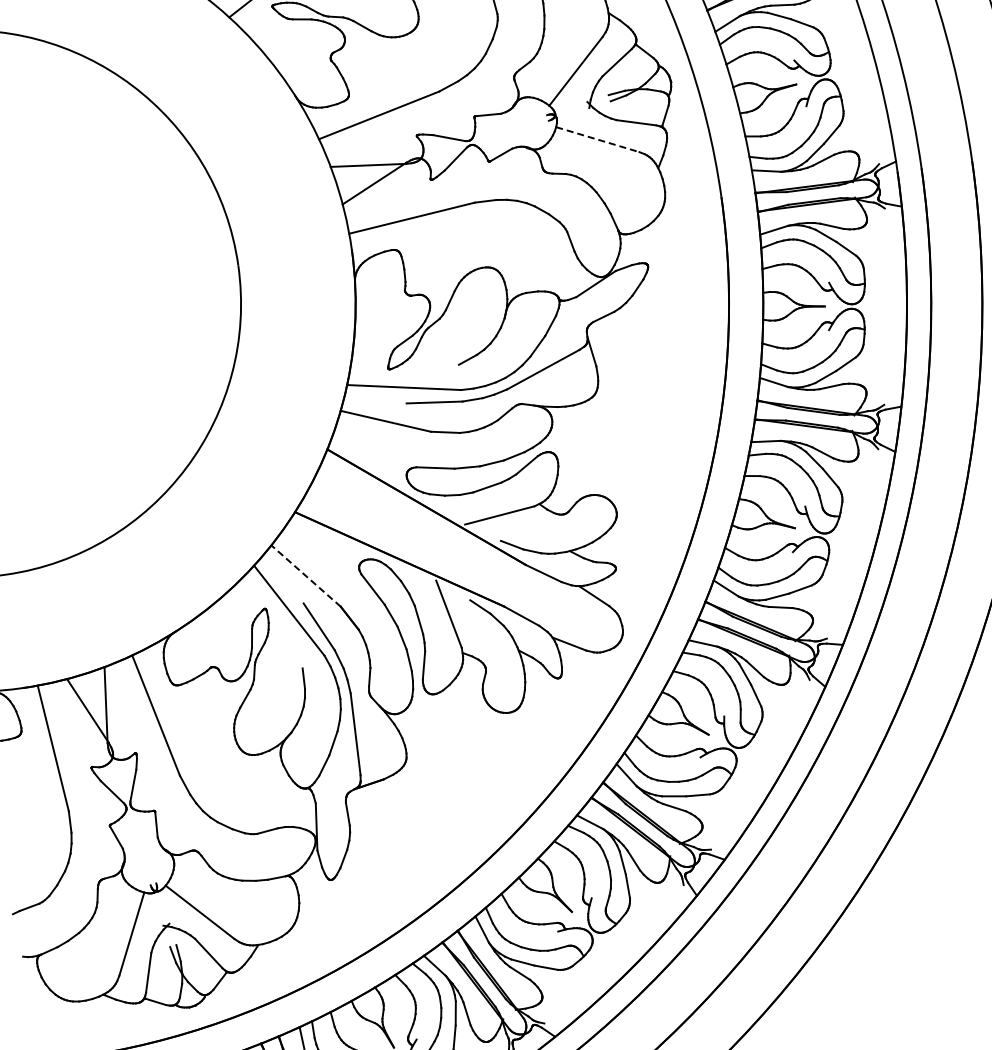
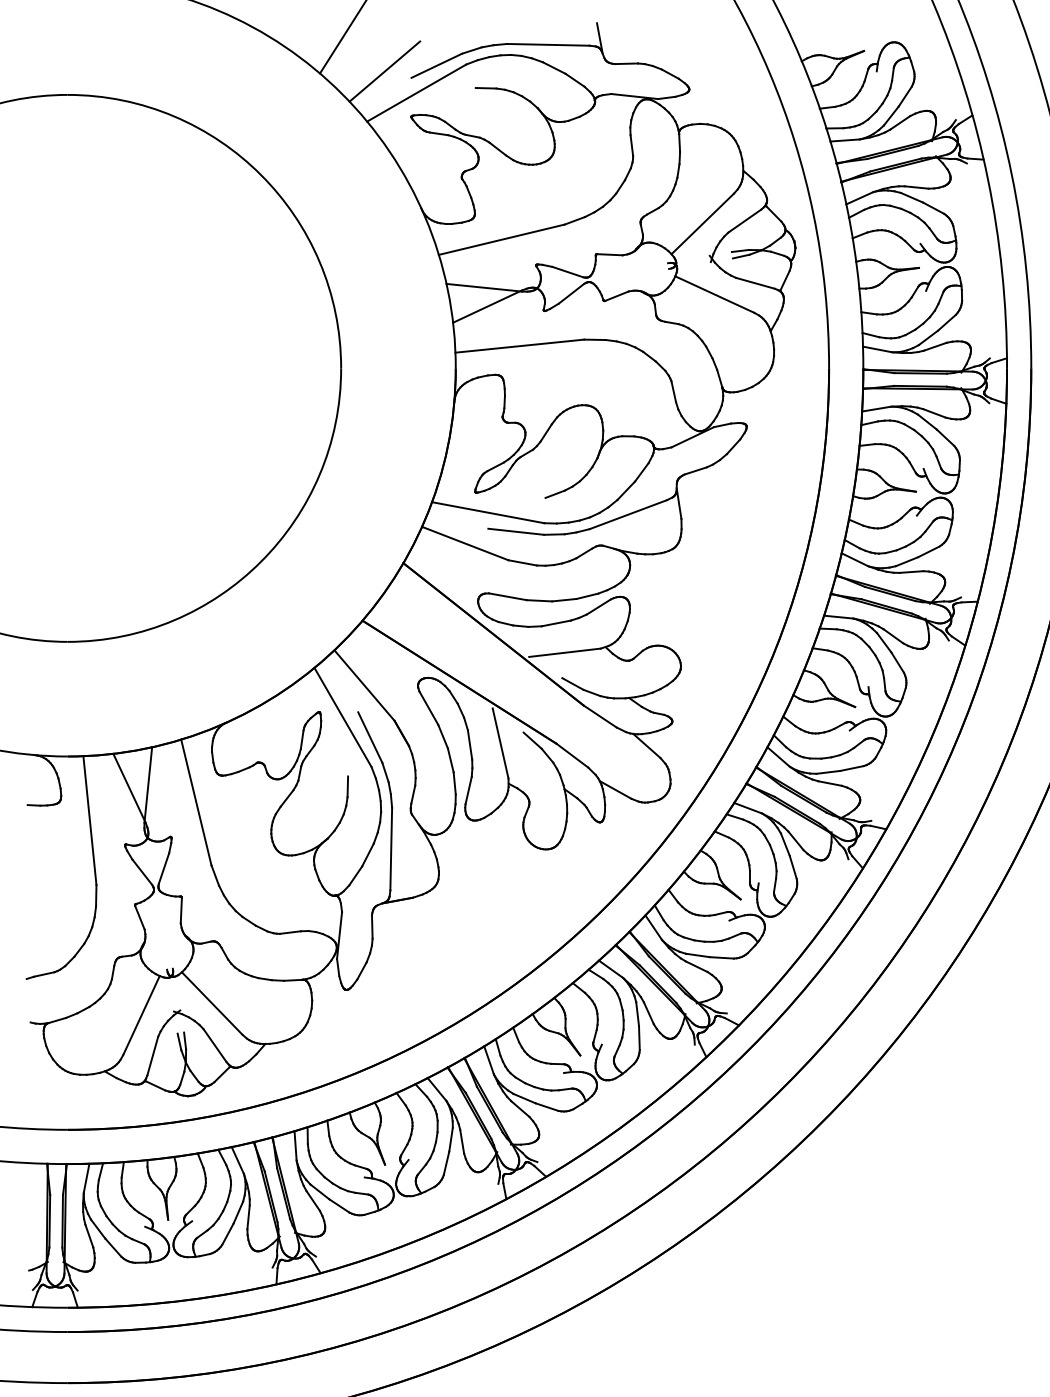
line: (598, 139) -> (715, 294), dashed -> solid
line: (306, 576) -> (364, 685), dashed -> solid

